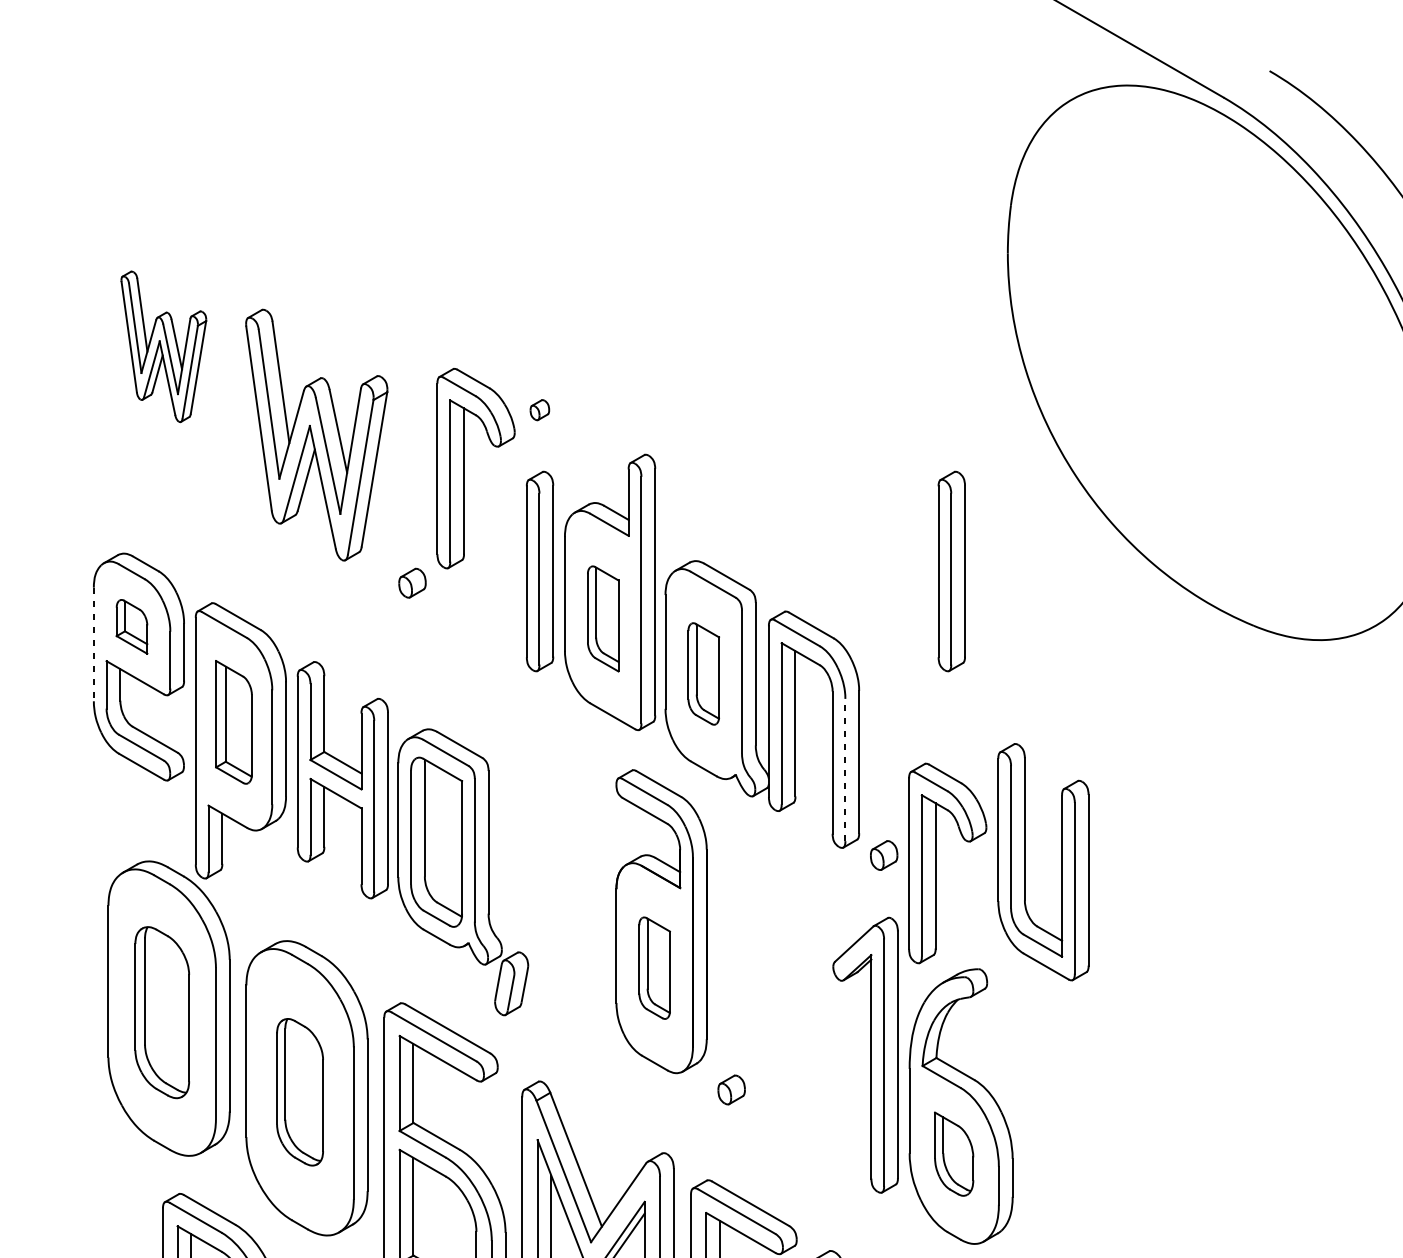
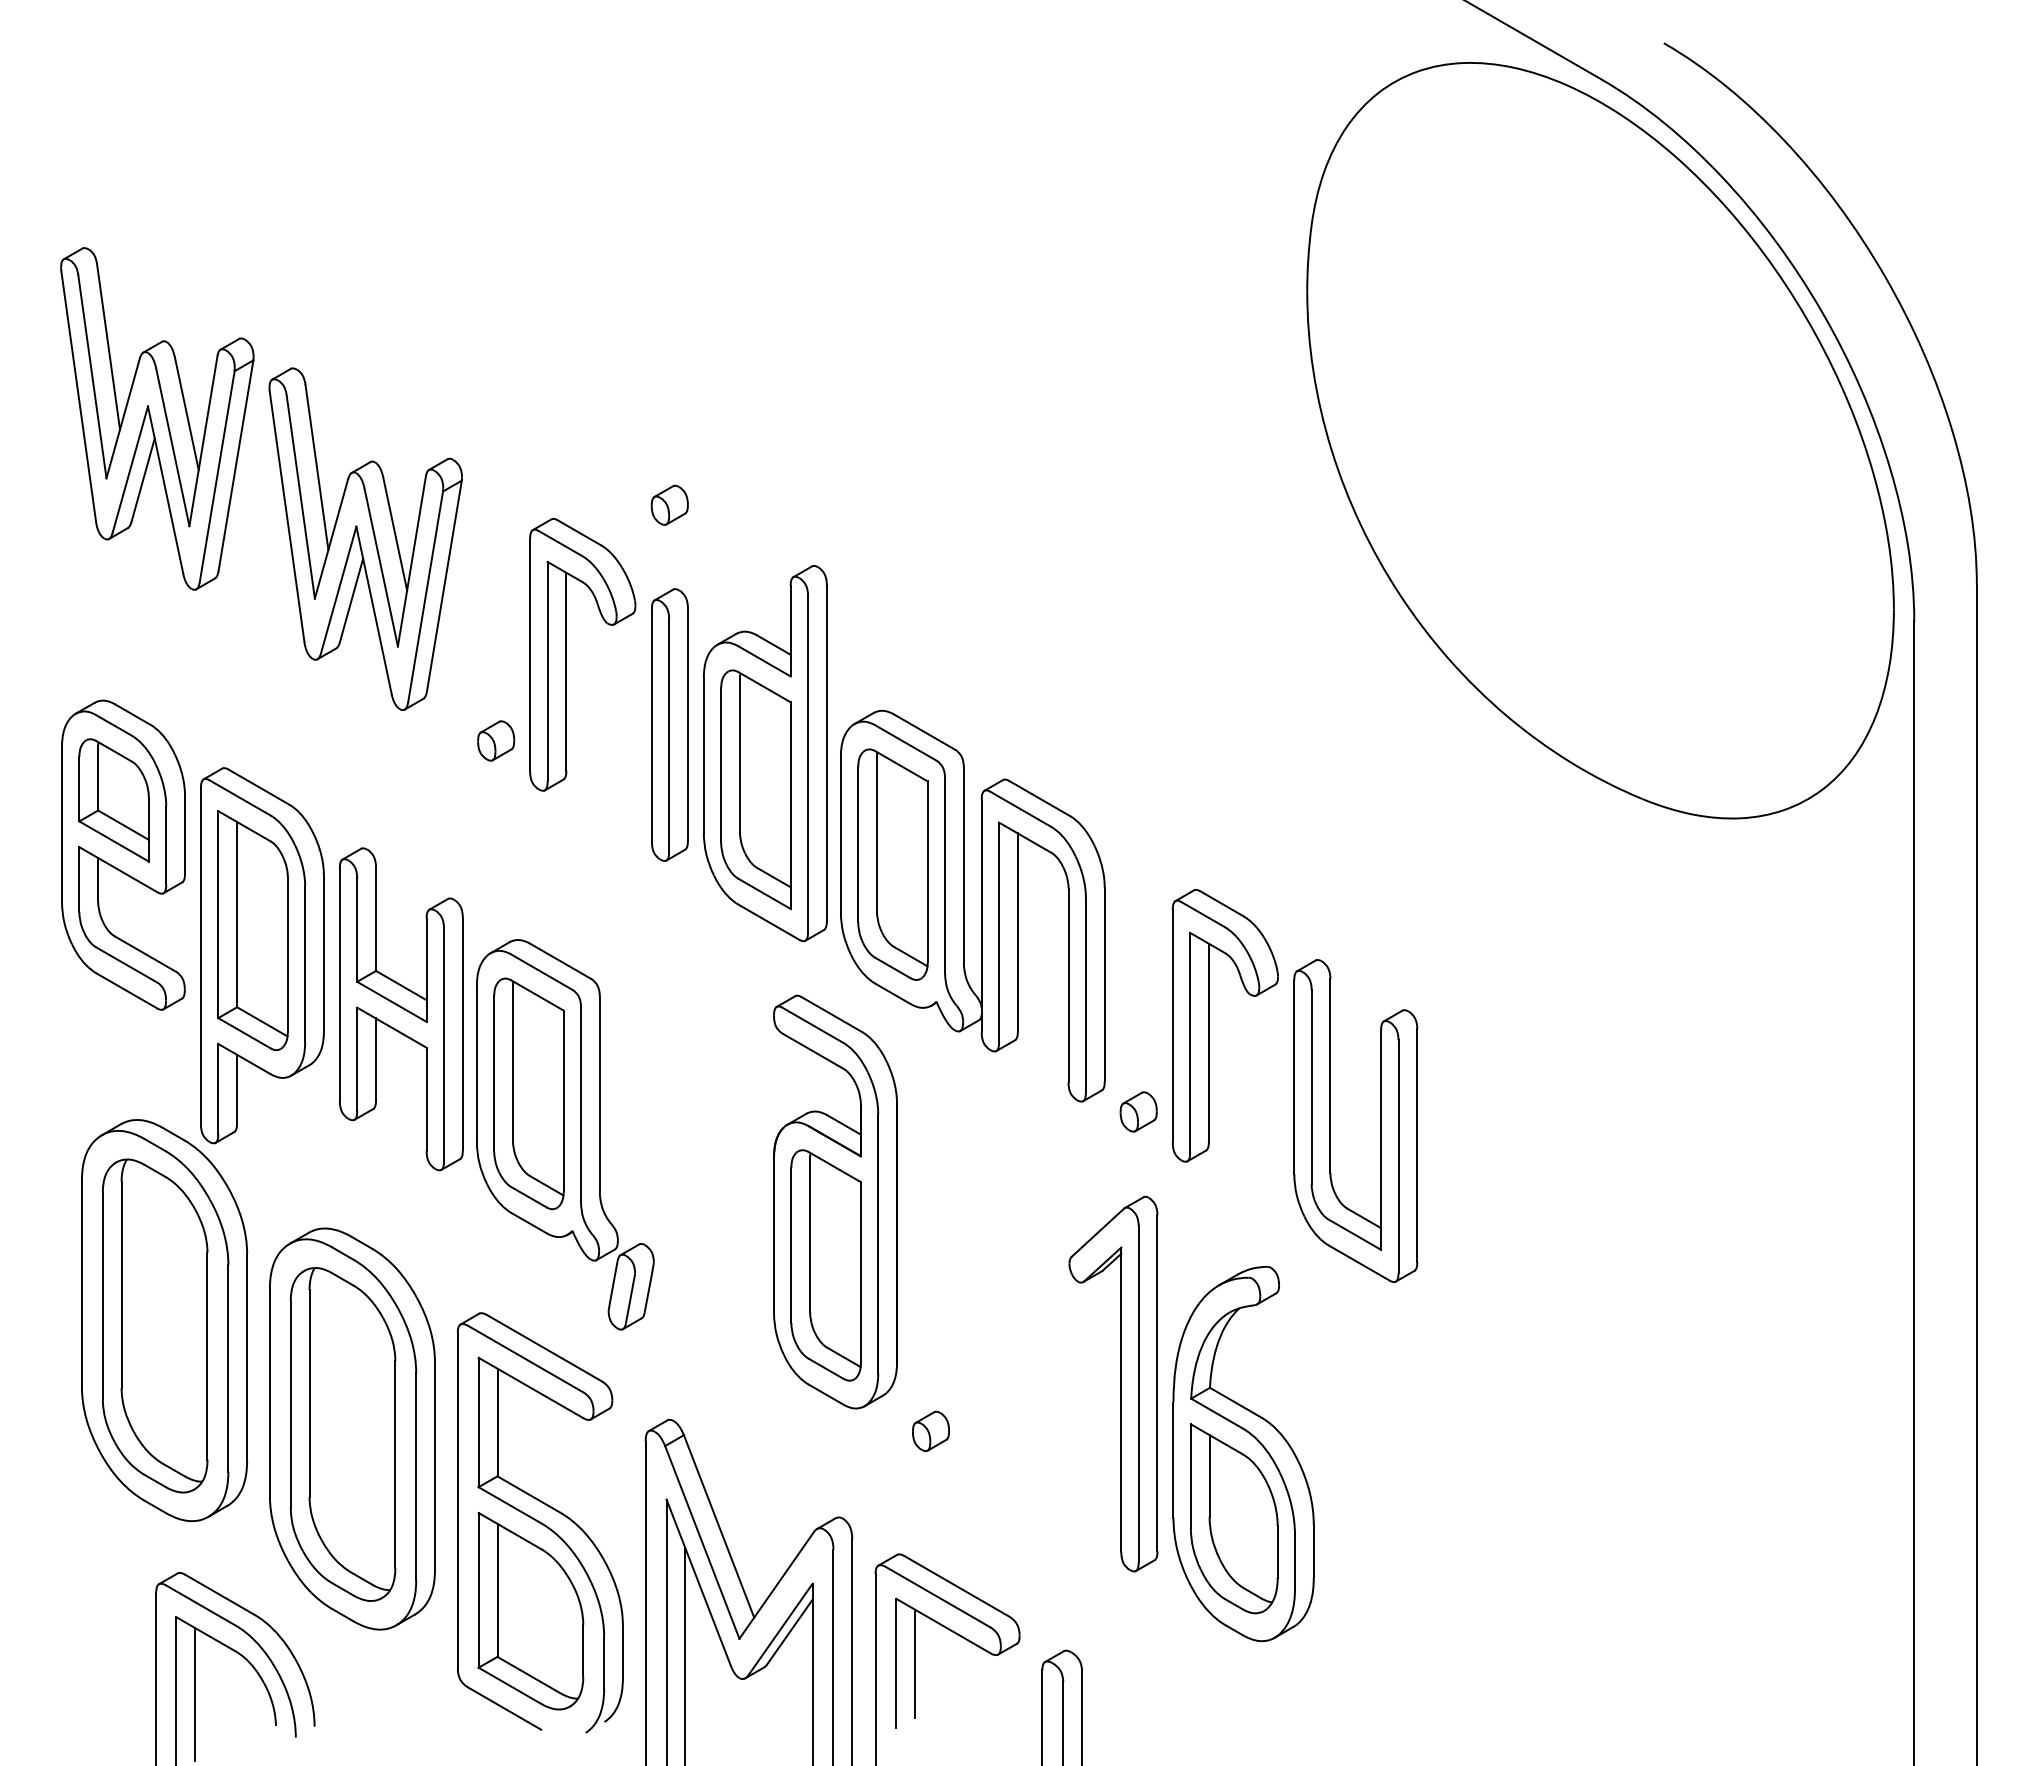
part: (163, 346) -> (157, 418), size x1.67
part: (539, 409) -> (669, 504), size x1.43
part: (464, 468) -> (566, 654), moved
part: (951, 571) -> (1230, 724), removed
part: (602, 618) -> (755, 789), size x1.67
part: (131, 626) -> (113, 800), size x1.67
line: (94, 644) -> (62, 824), dashed -> solid
part: (703, 673) -> (892, 864), size x1.67
part: (233, 722) -> (252, 930), size x1.43
line: (845, 770) -> (1085, 995), dashed -> solid
part: (936, 863) -> (1209, 1025), moved
part: (654, 968) -> (825, 1265), size x1.67
part: (162, 1012) -> (155, 1325), size x1.43
part: (299, 1092) -> (342, 1434), size x1.67
part: (953, 1153) -> (1233, 1518), size x1.67

